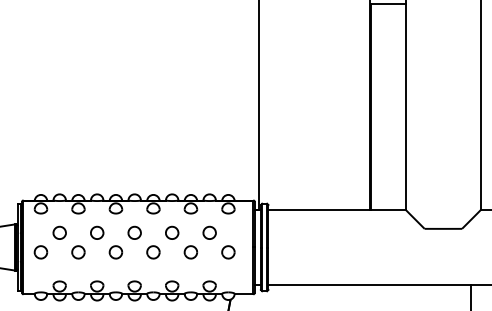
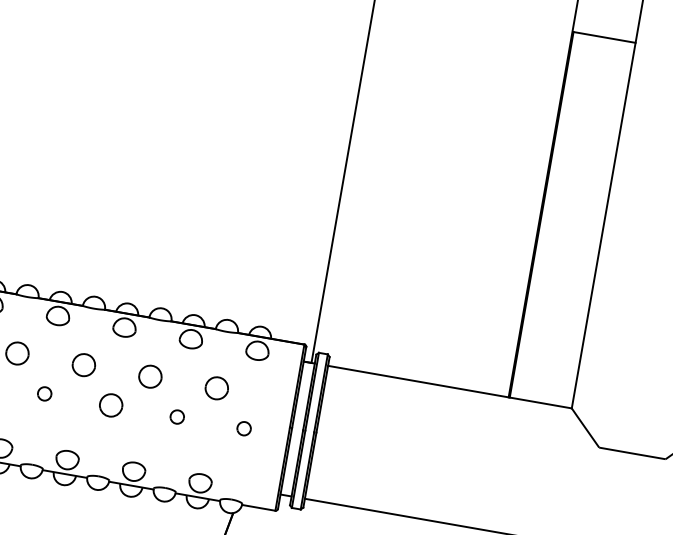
part: (115, 252) -> (43, 393), size x0.6
part: (190, 252) -> (176, 417), size x0.6
part: (228, 252) -> (244, 428), size x0.6

